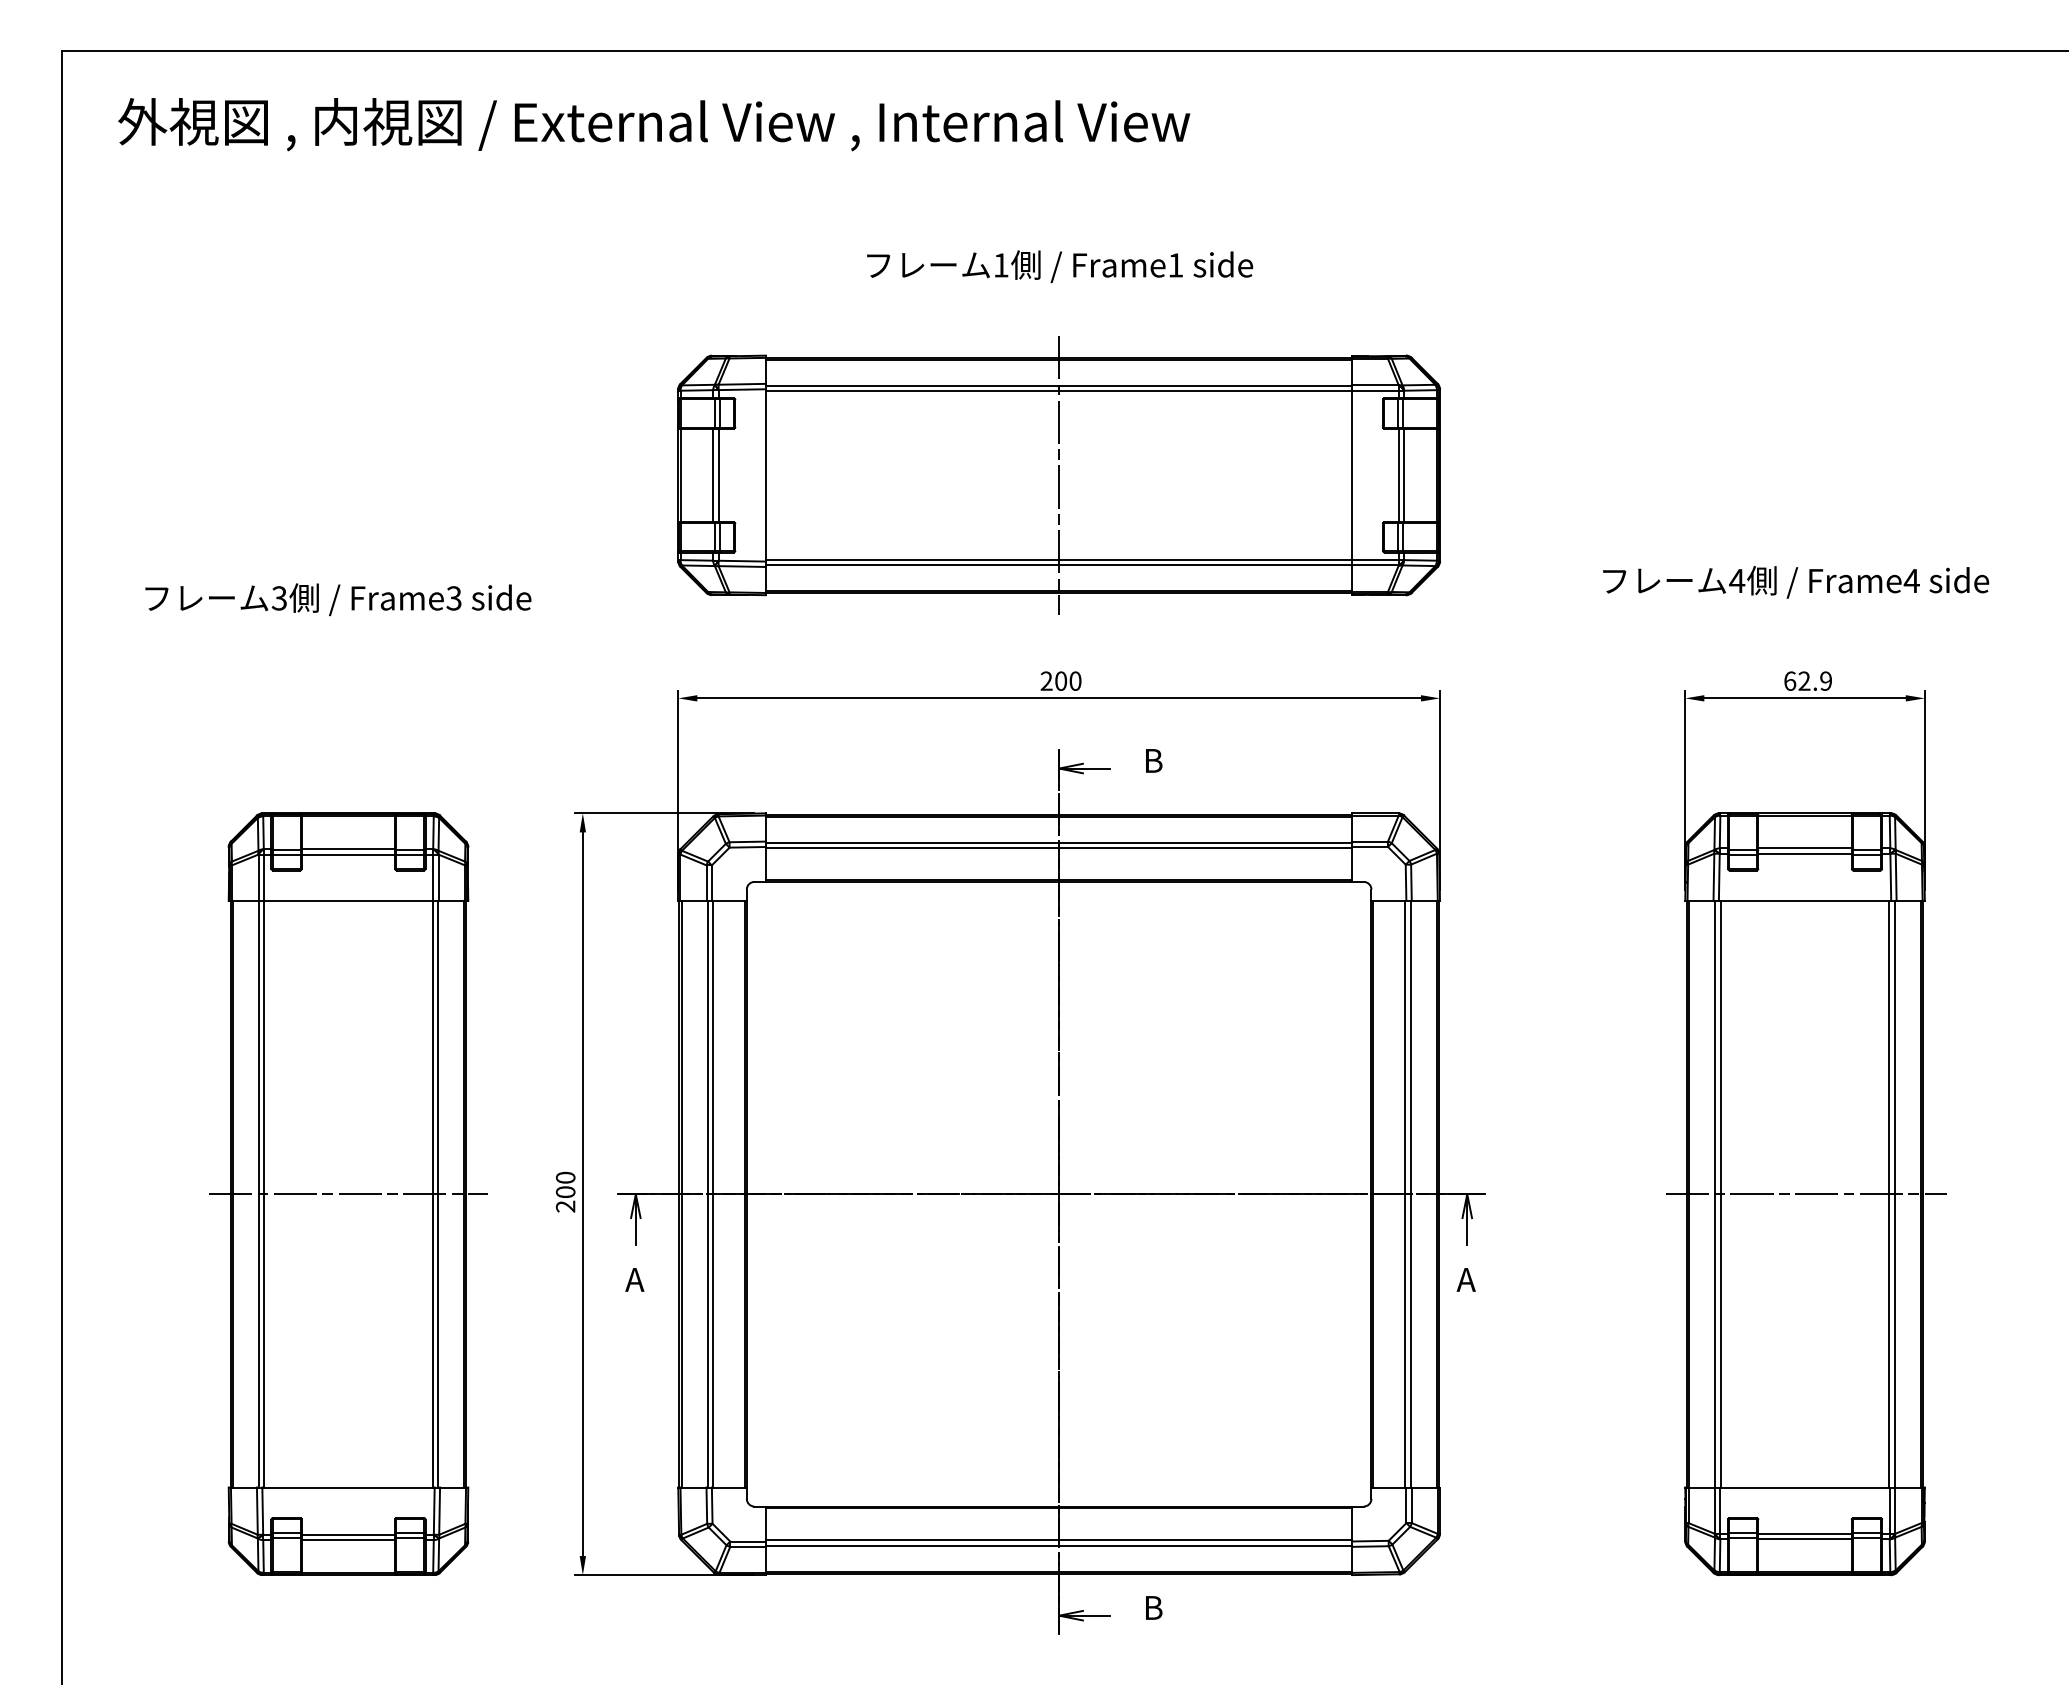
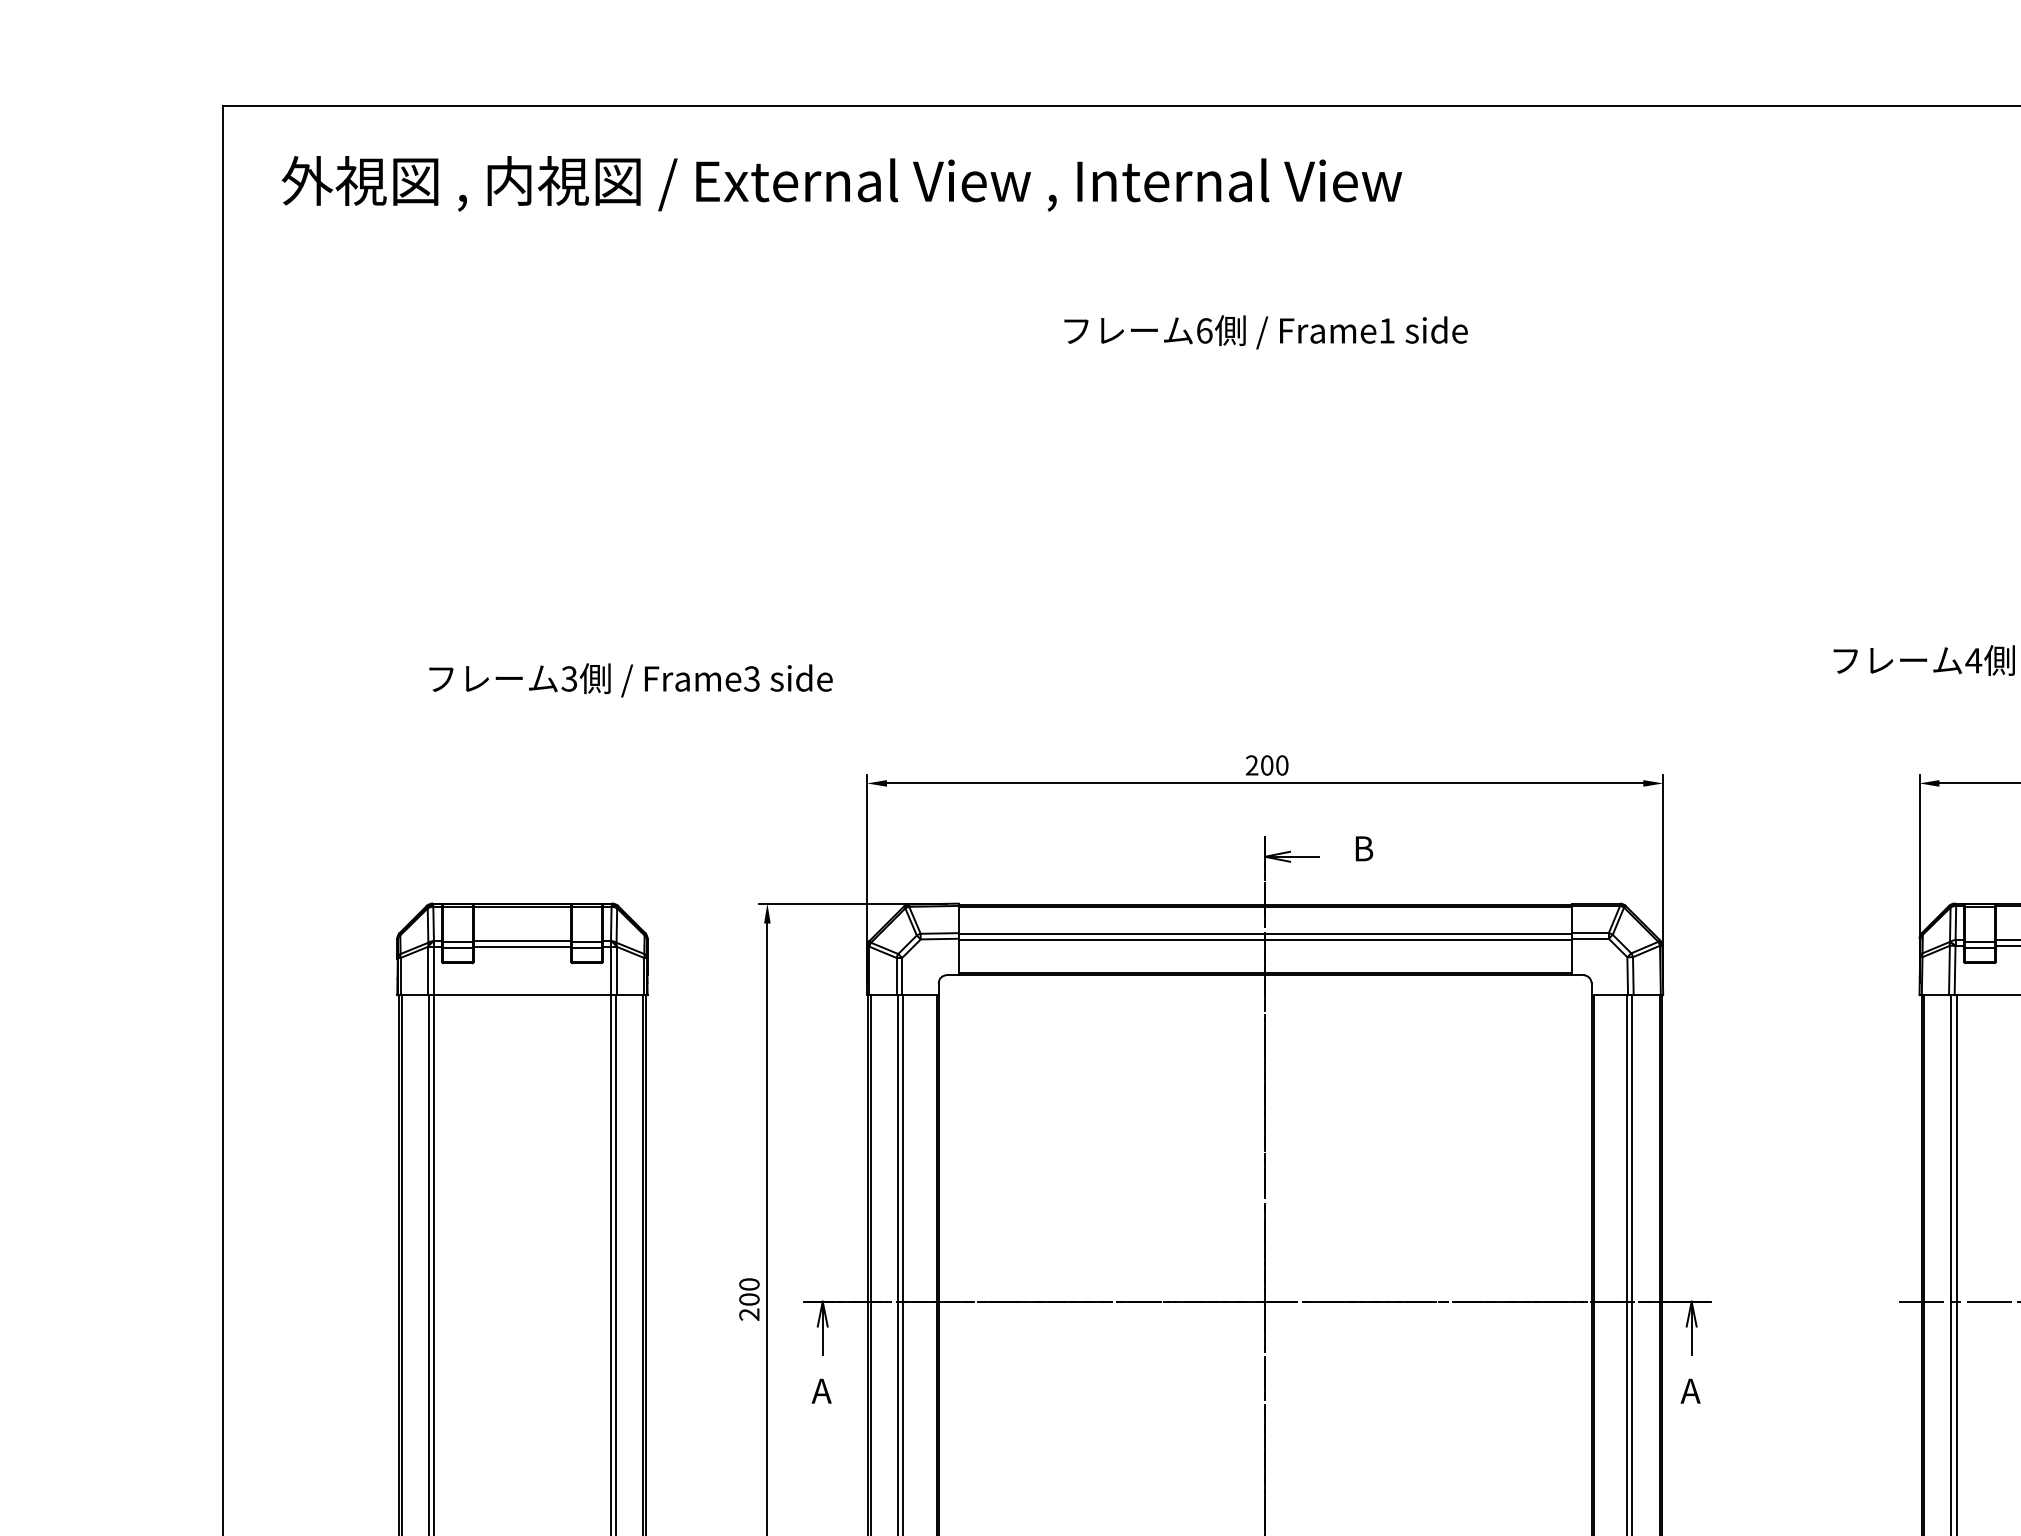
text: (1001, 265) -> (1204, 331), 1 -> 6
part: (1059, 475) -> (1265, 550), removed
text: (338, 599) -> (631, 680), moved
line: (348, 1194) -> (522, 1301), removed

